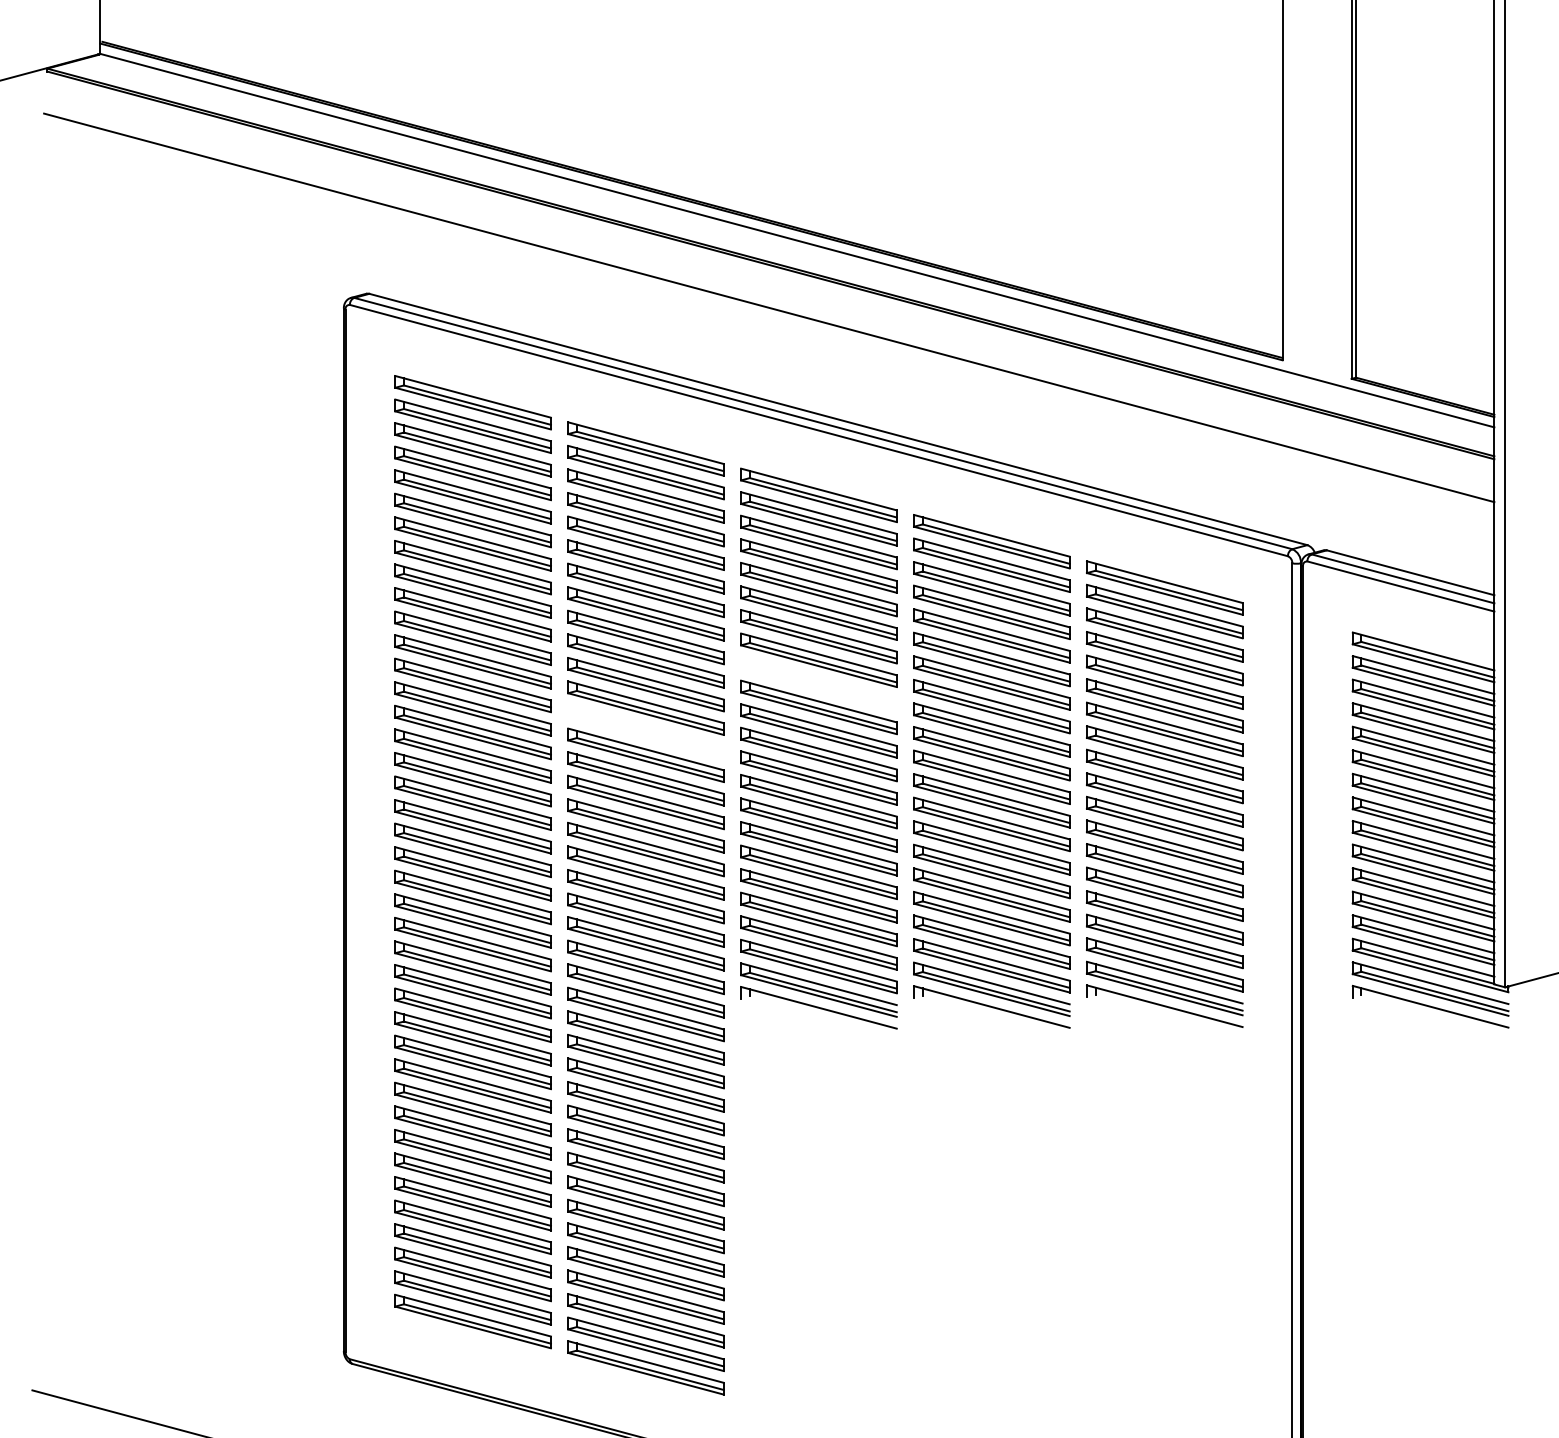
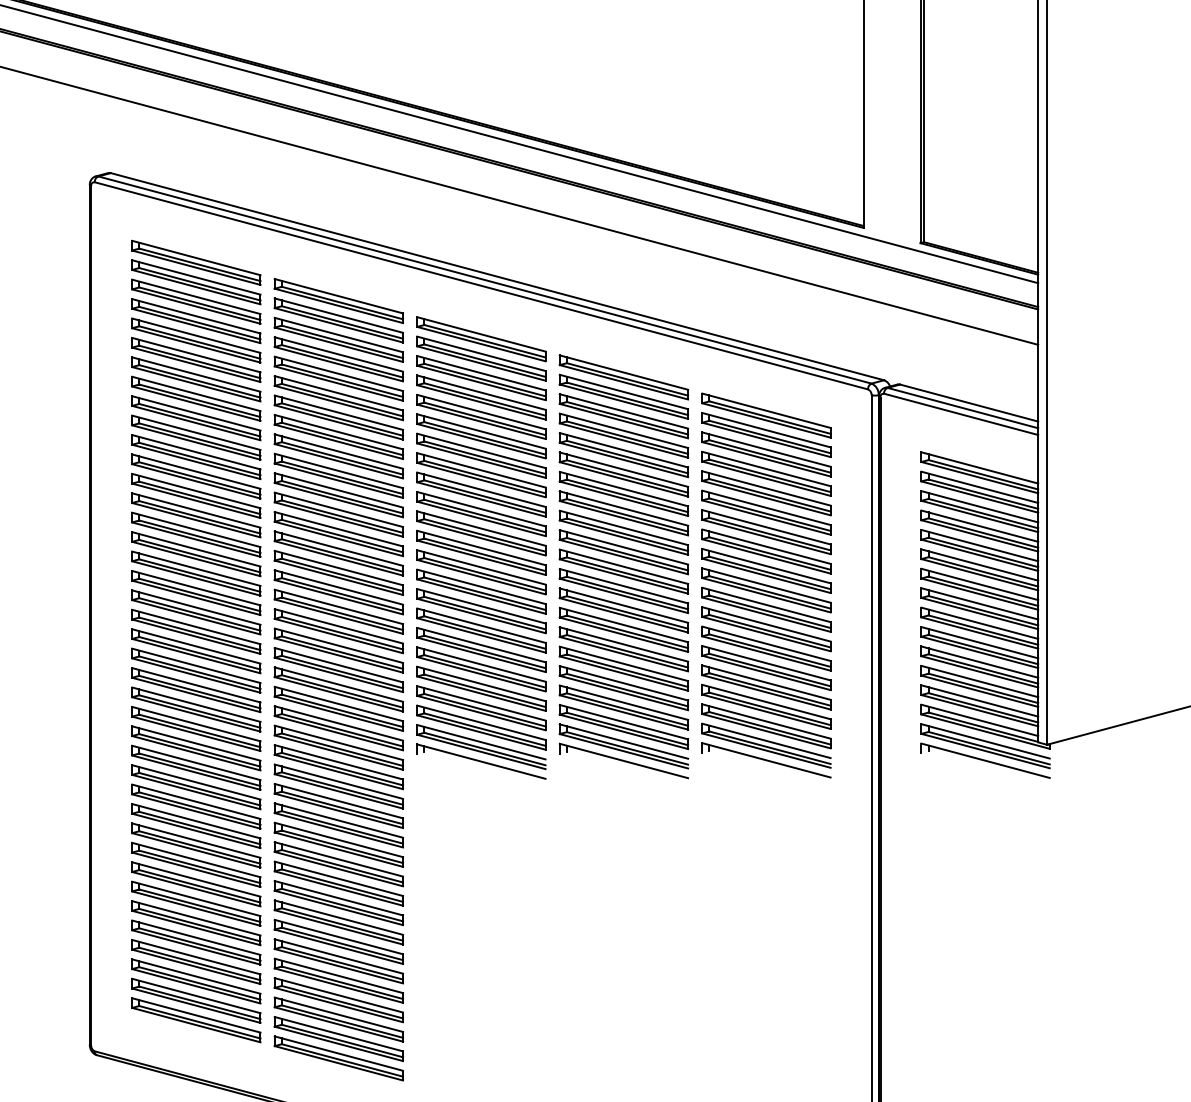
part: (818, 683) -> (481, 494), added
part: (645, 731) -> (338, 533), added

